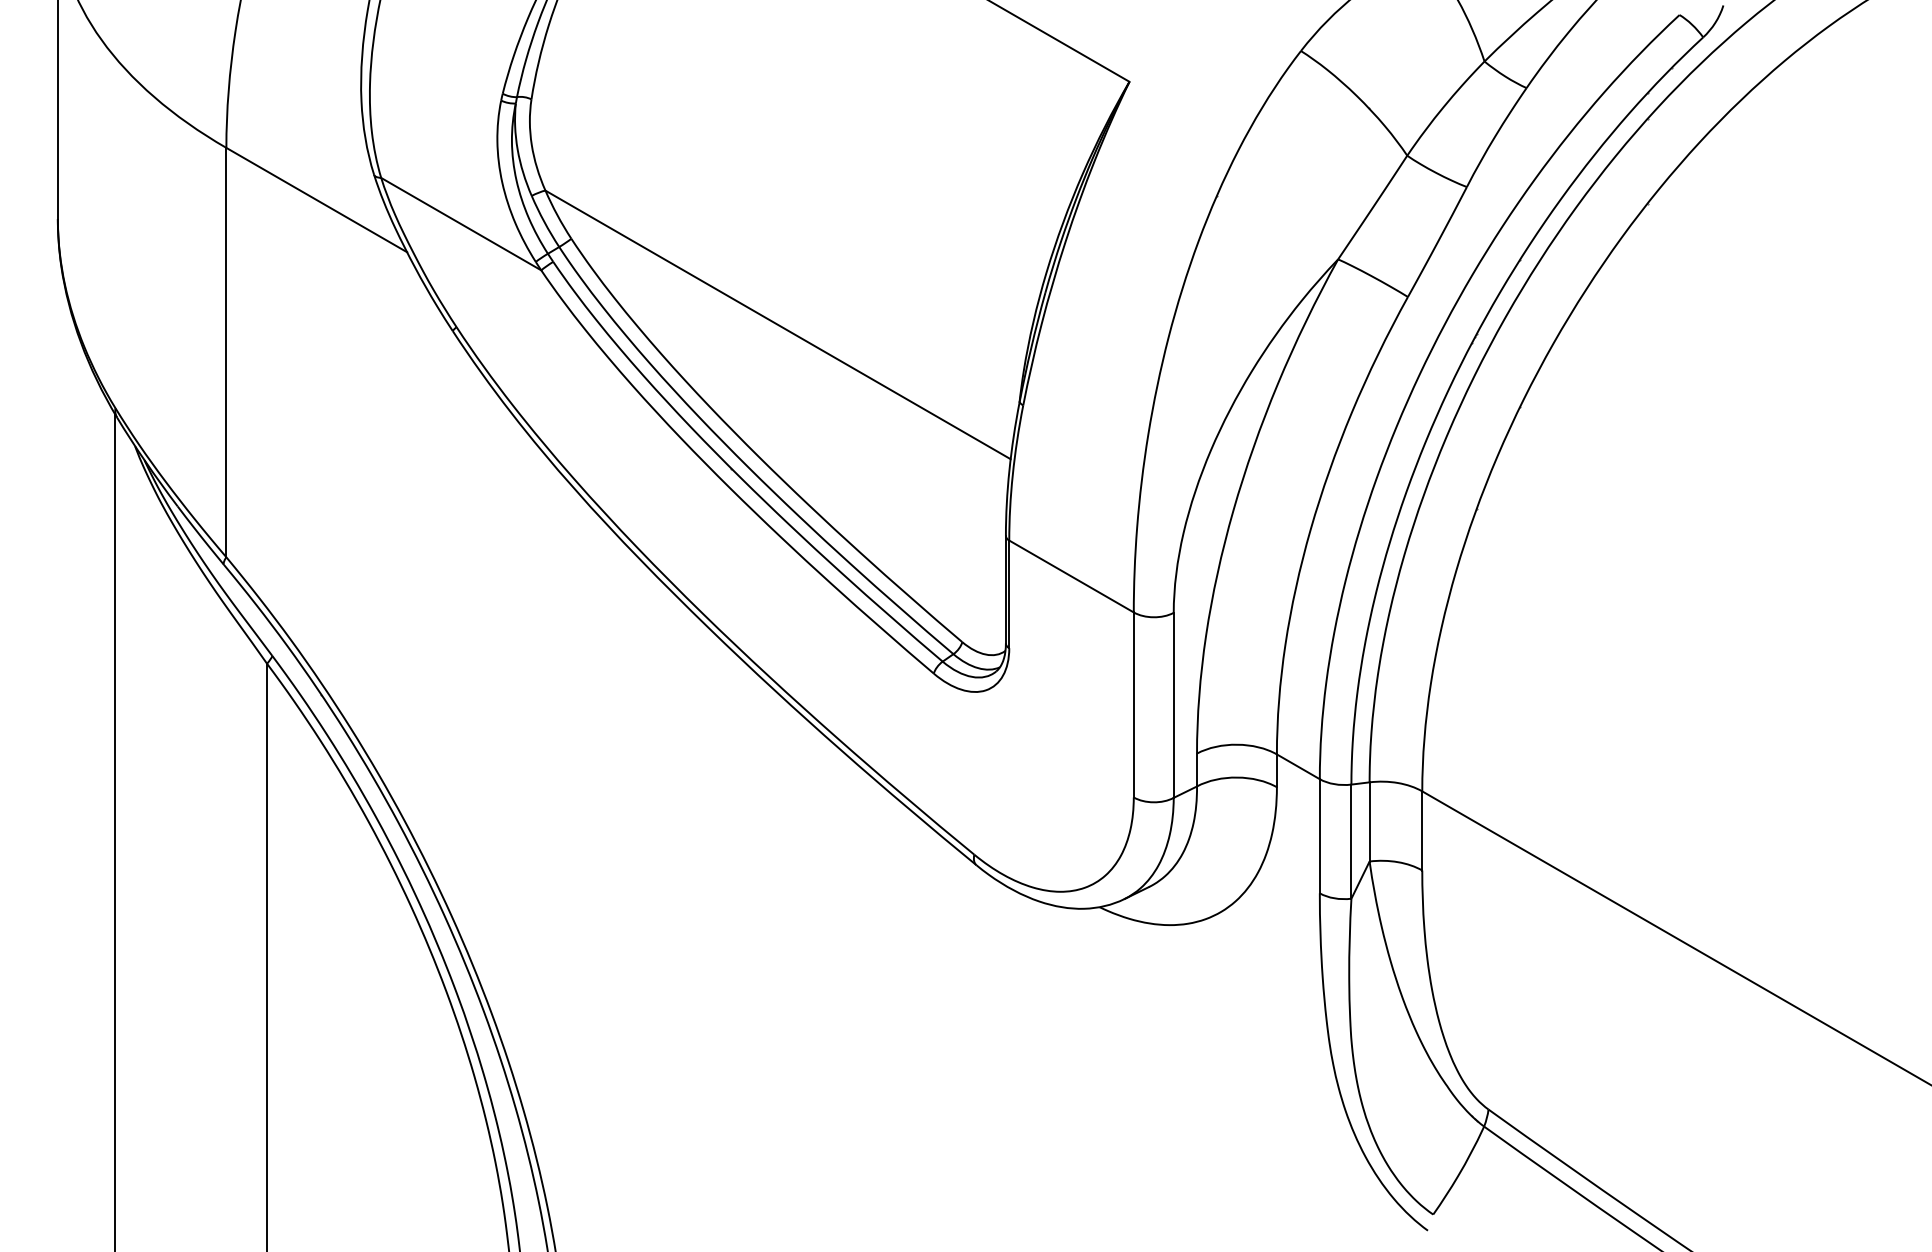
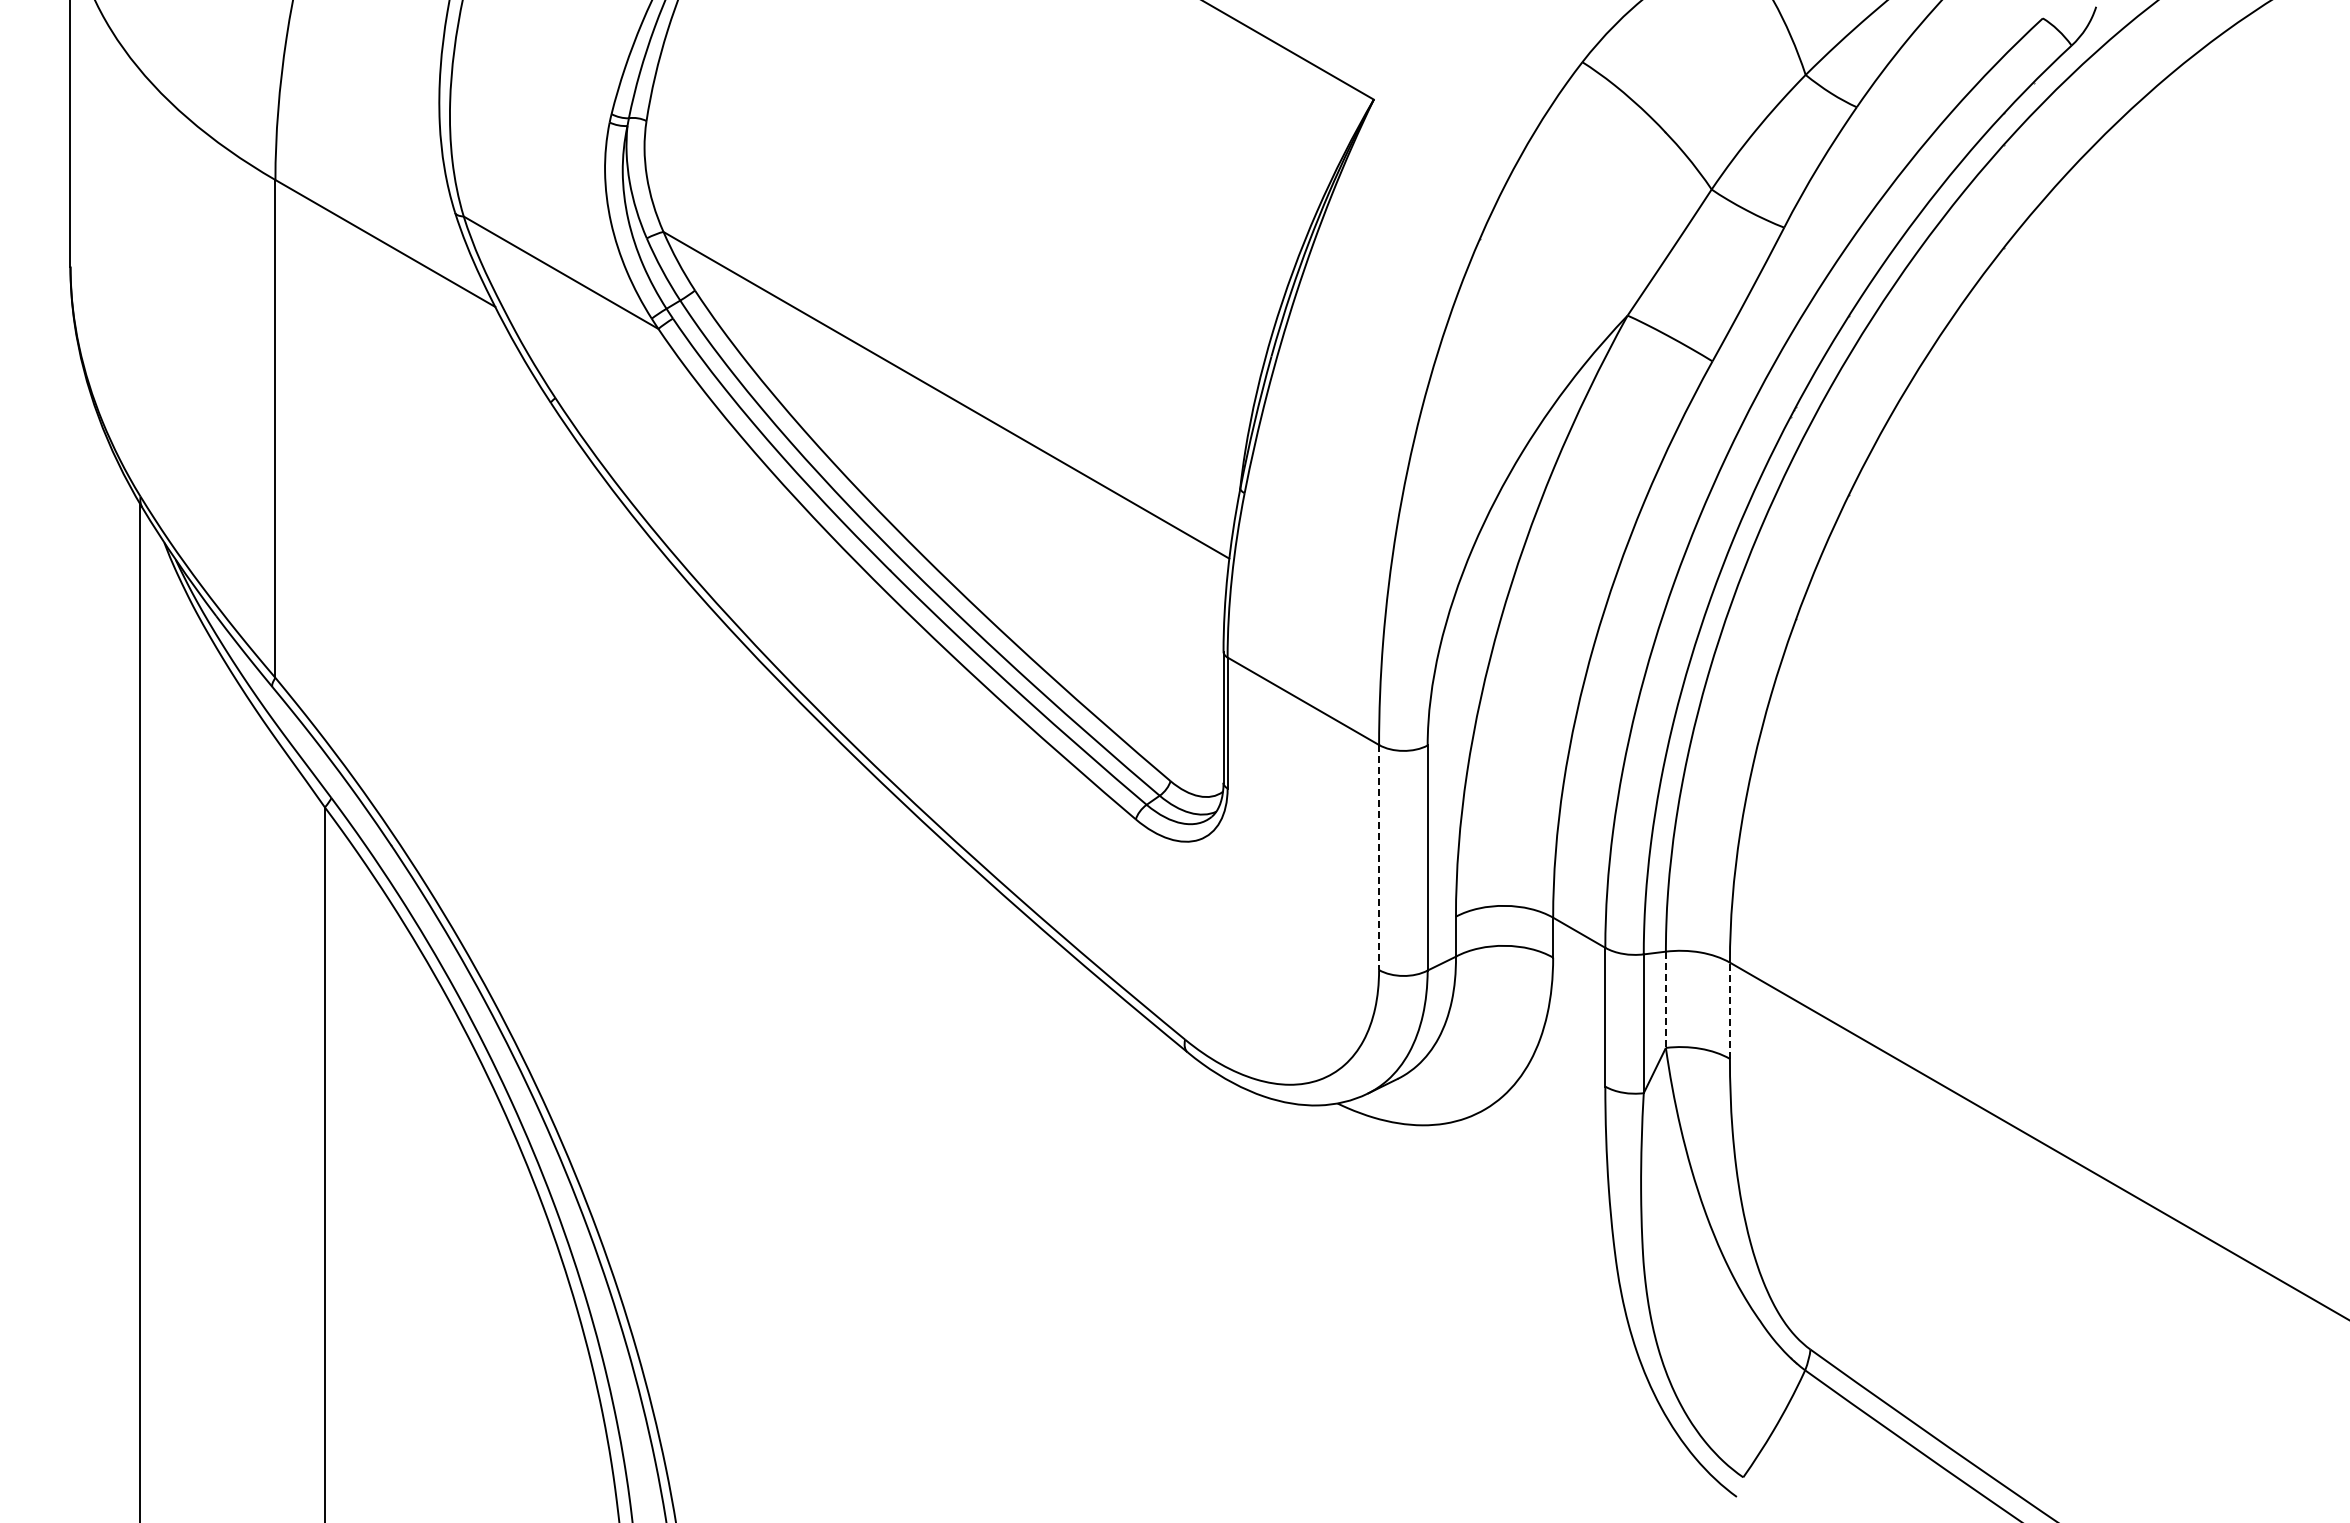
line: (1134, 704) -> (1379, 857), solid -> dashed
line: (1369, 822) -> (1665, 1000), solid -> dashed
line: (1421, 830) -> (1729, 1010), solid -> dashed

